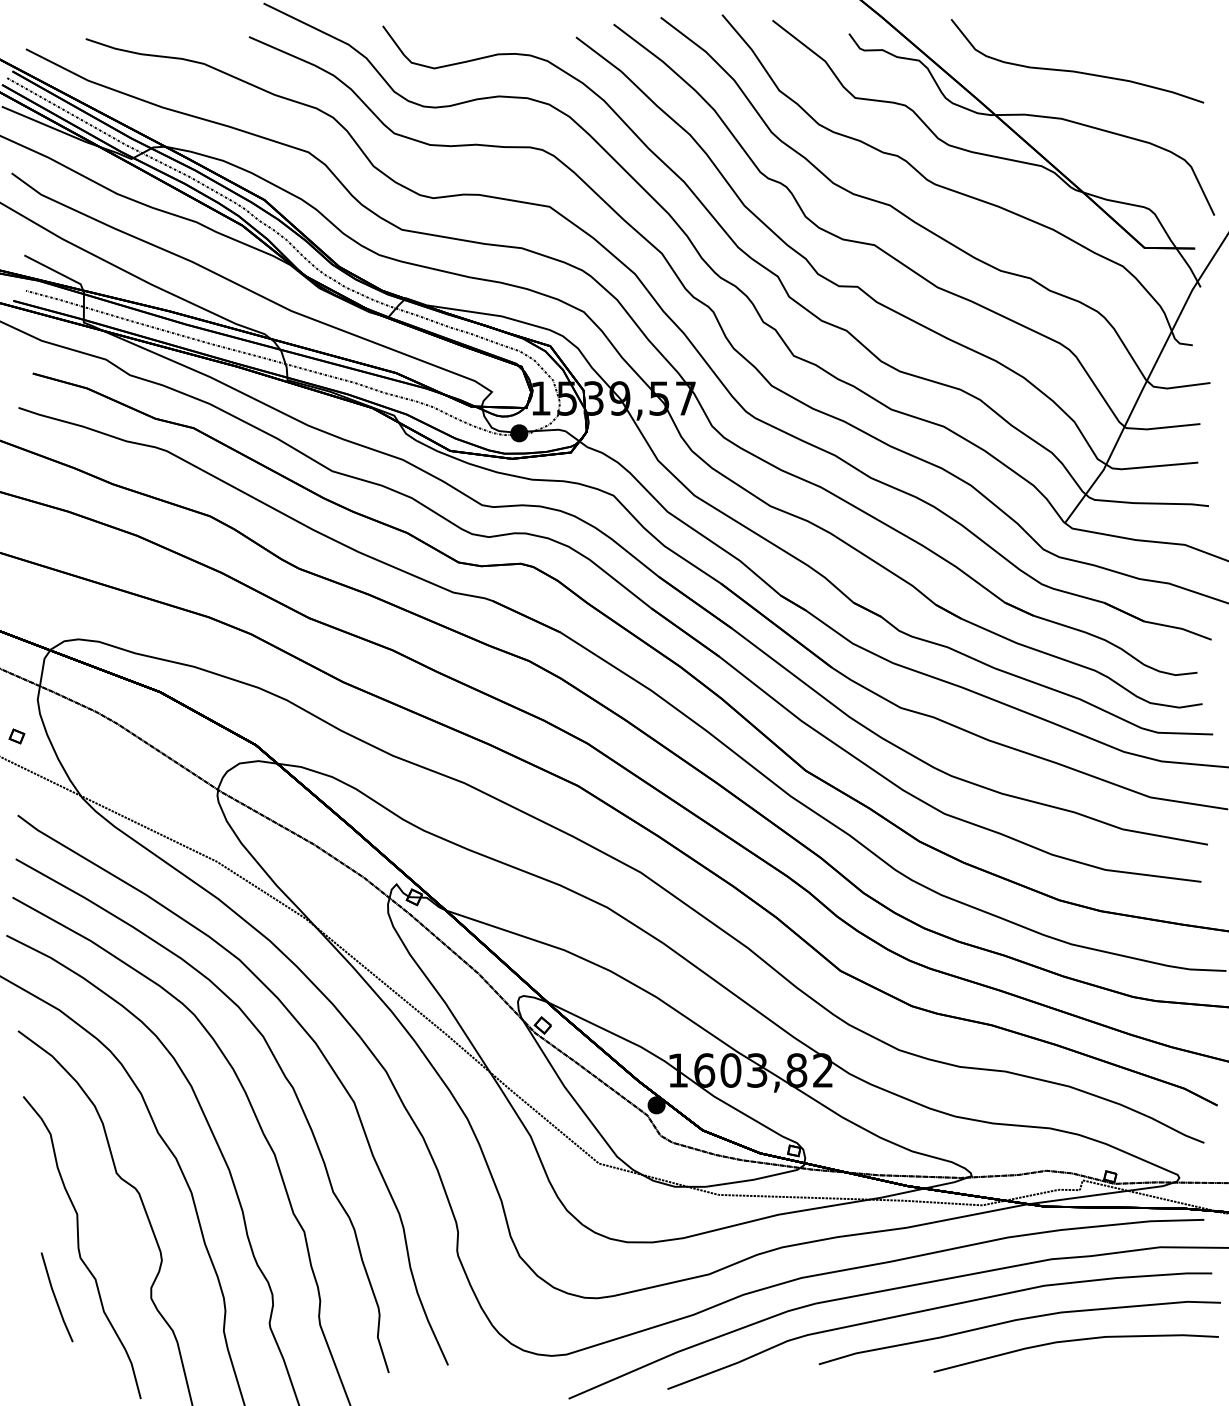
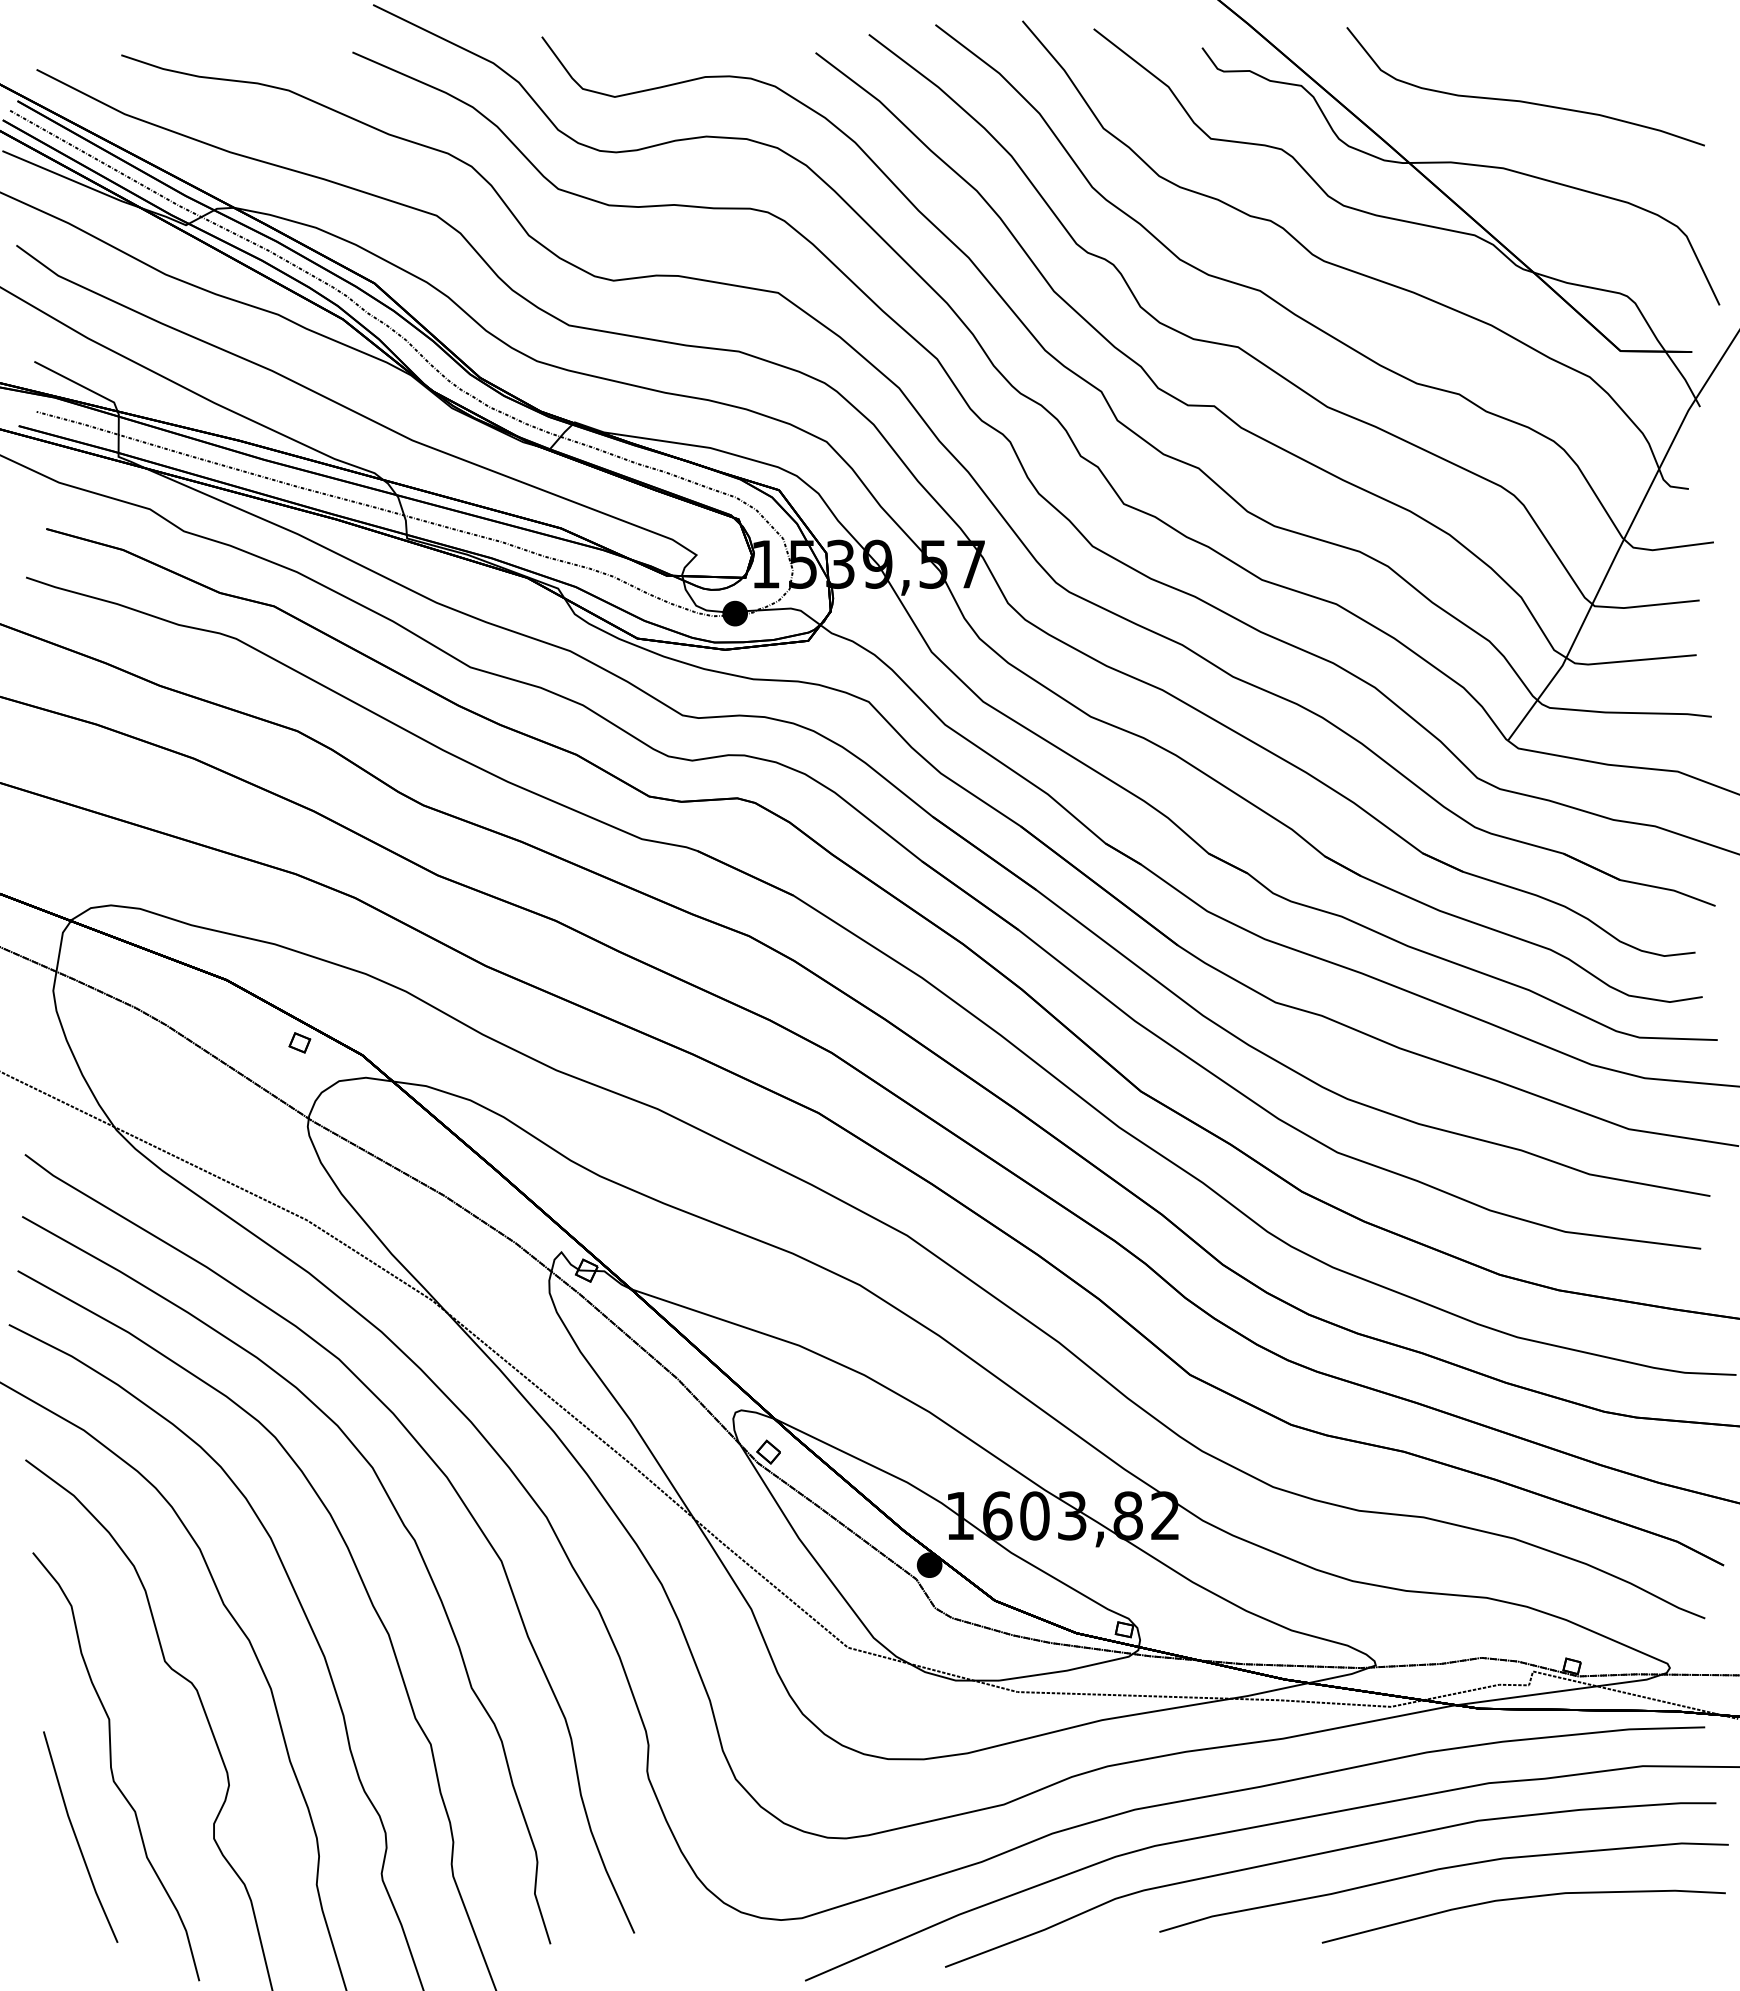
part: (16, 736) -> (299, 1042), moved
part: (56, 1296) -> (80, 1836), size x1.67

